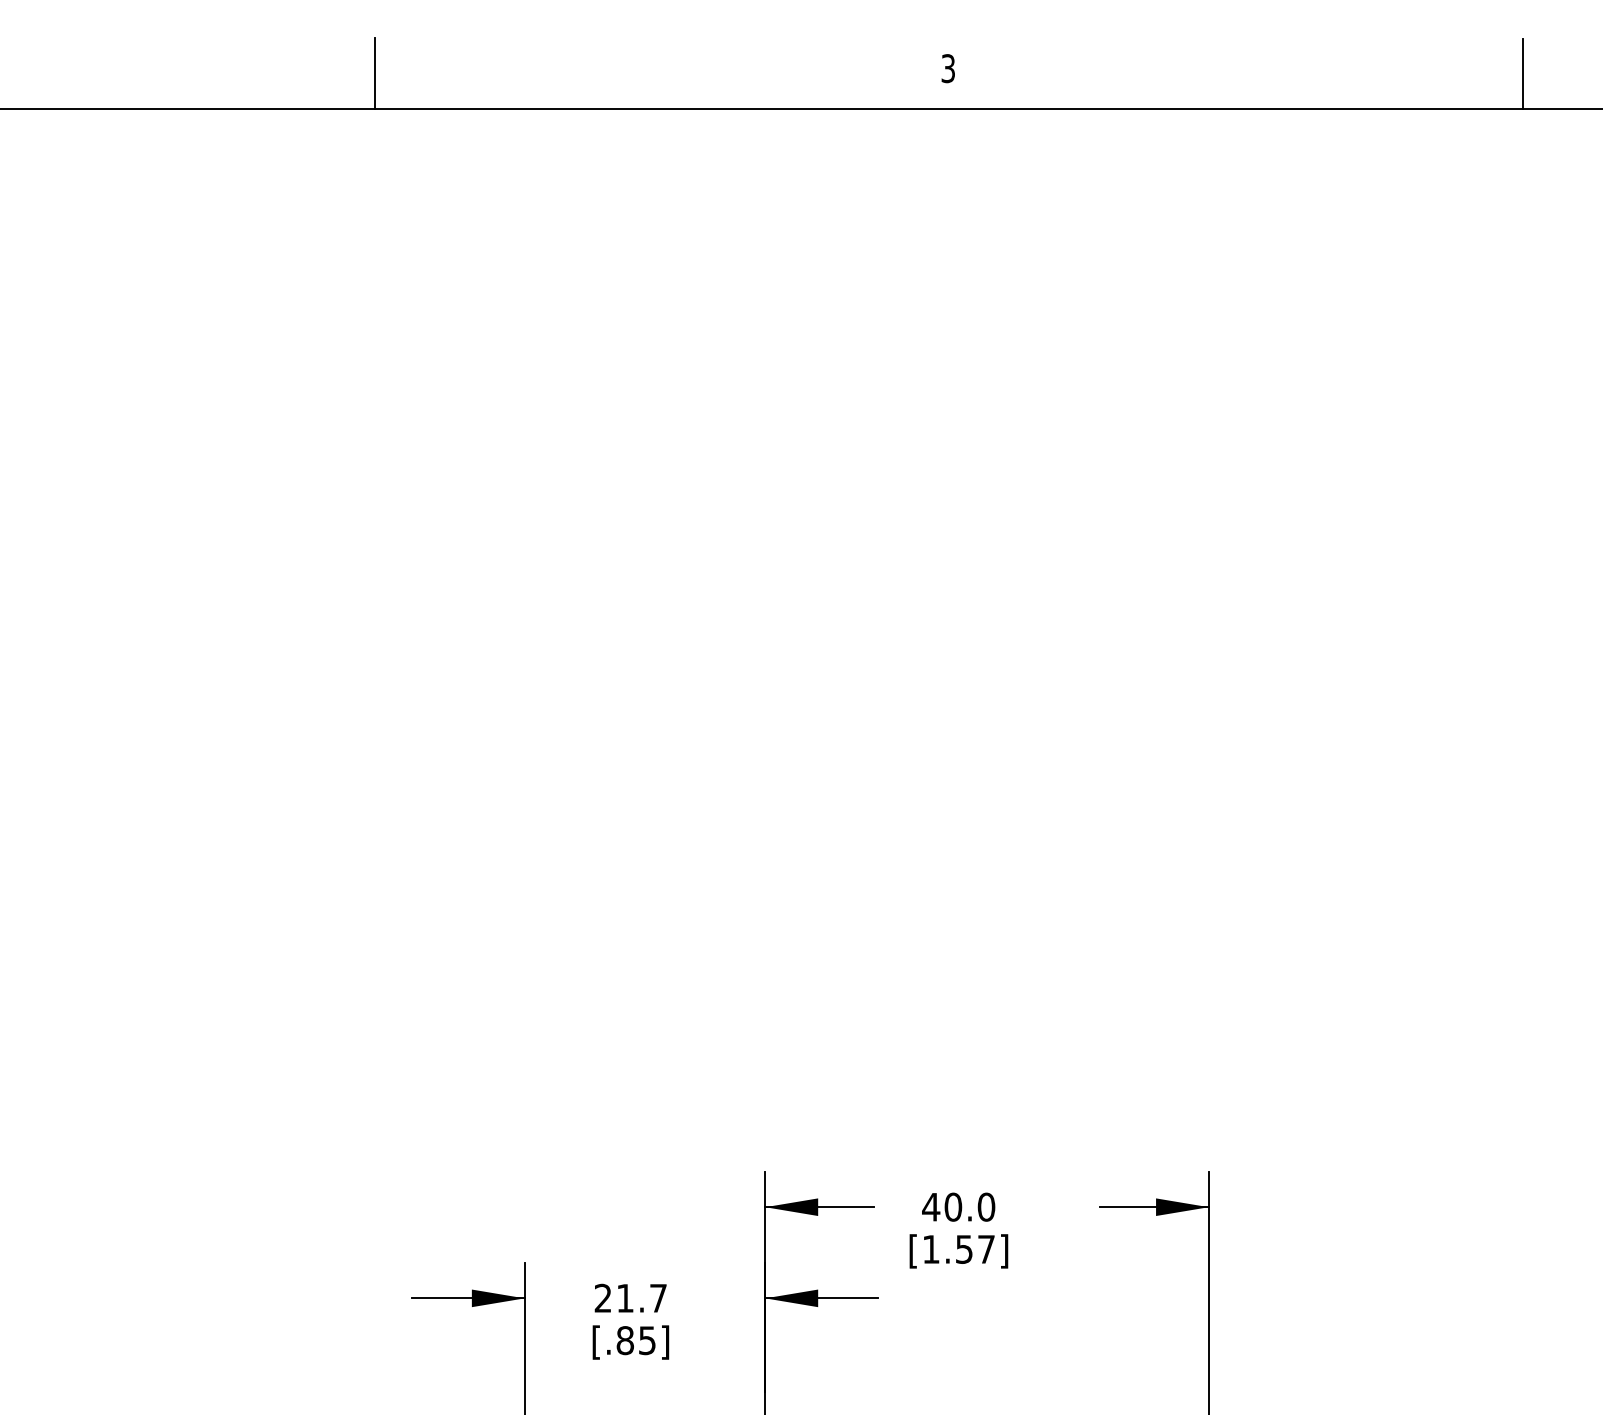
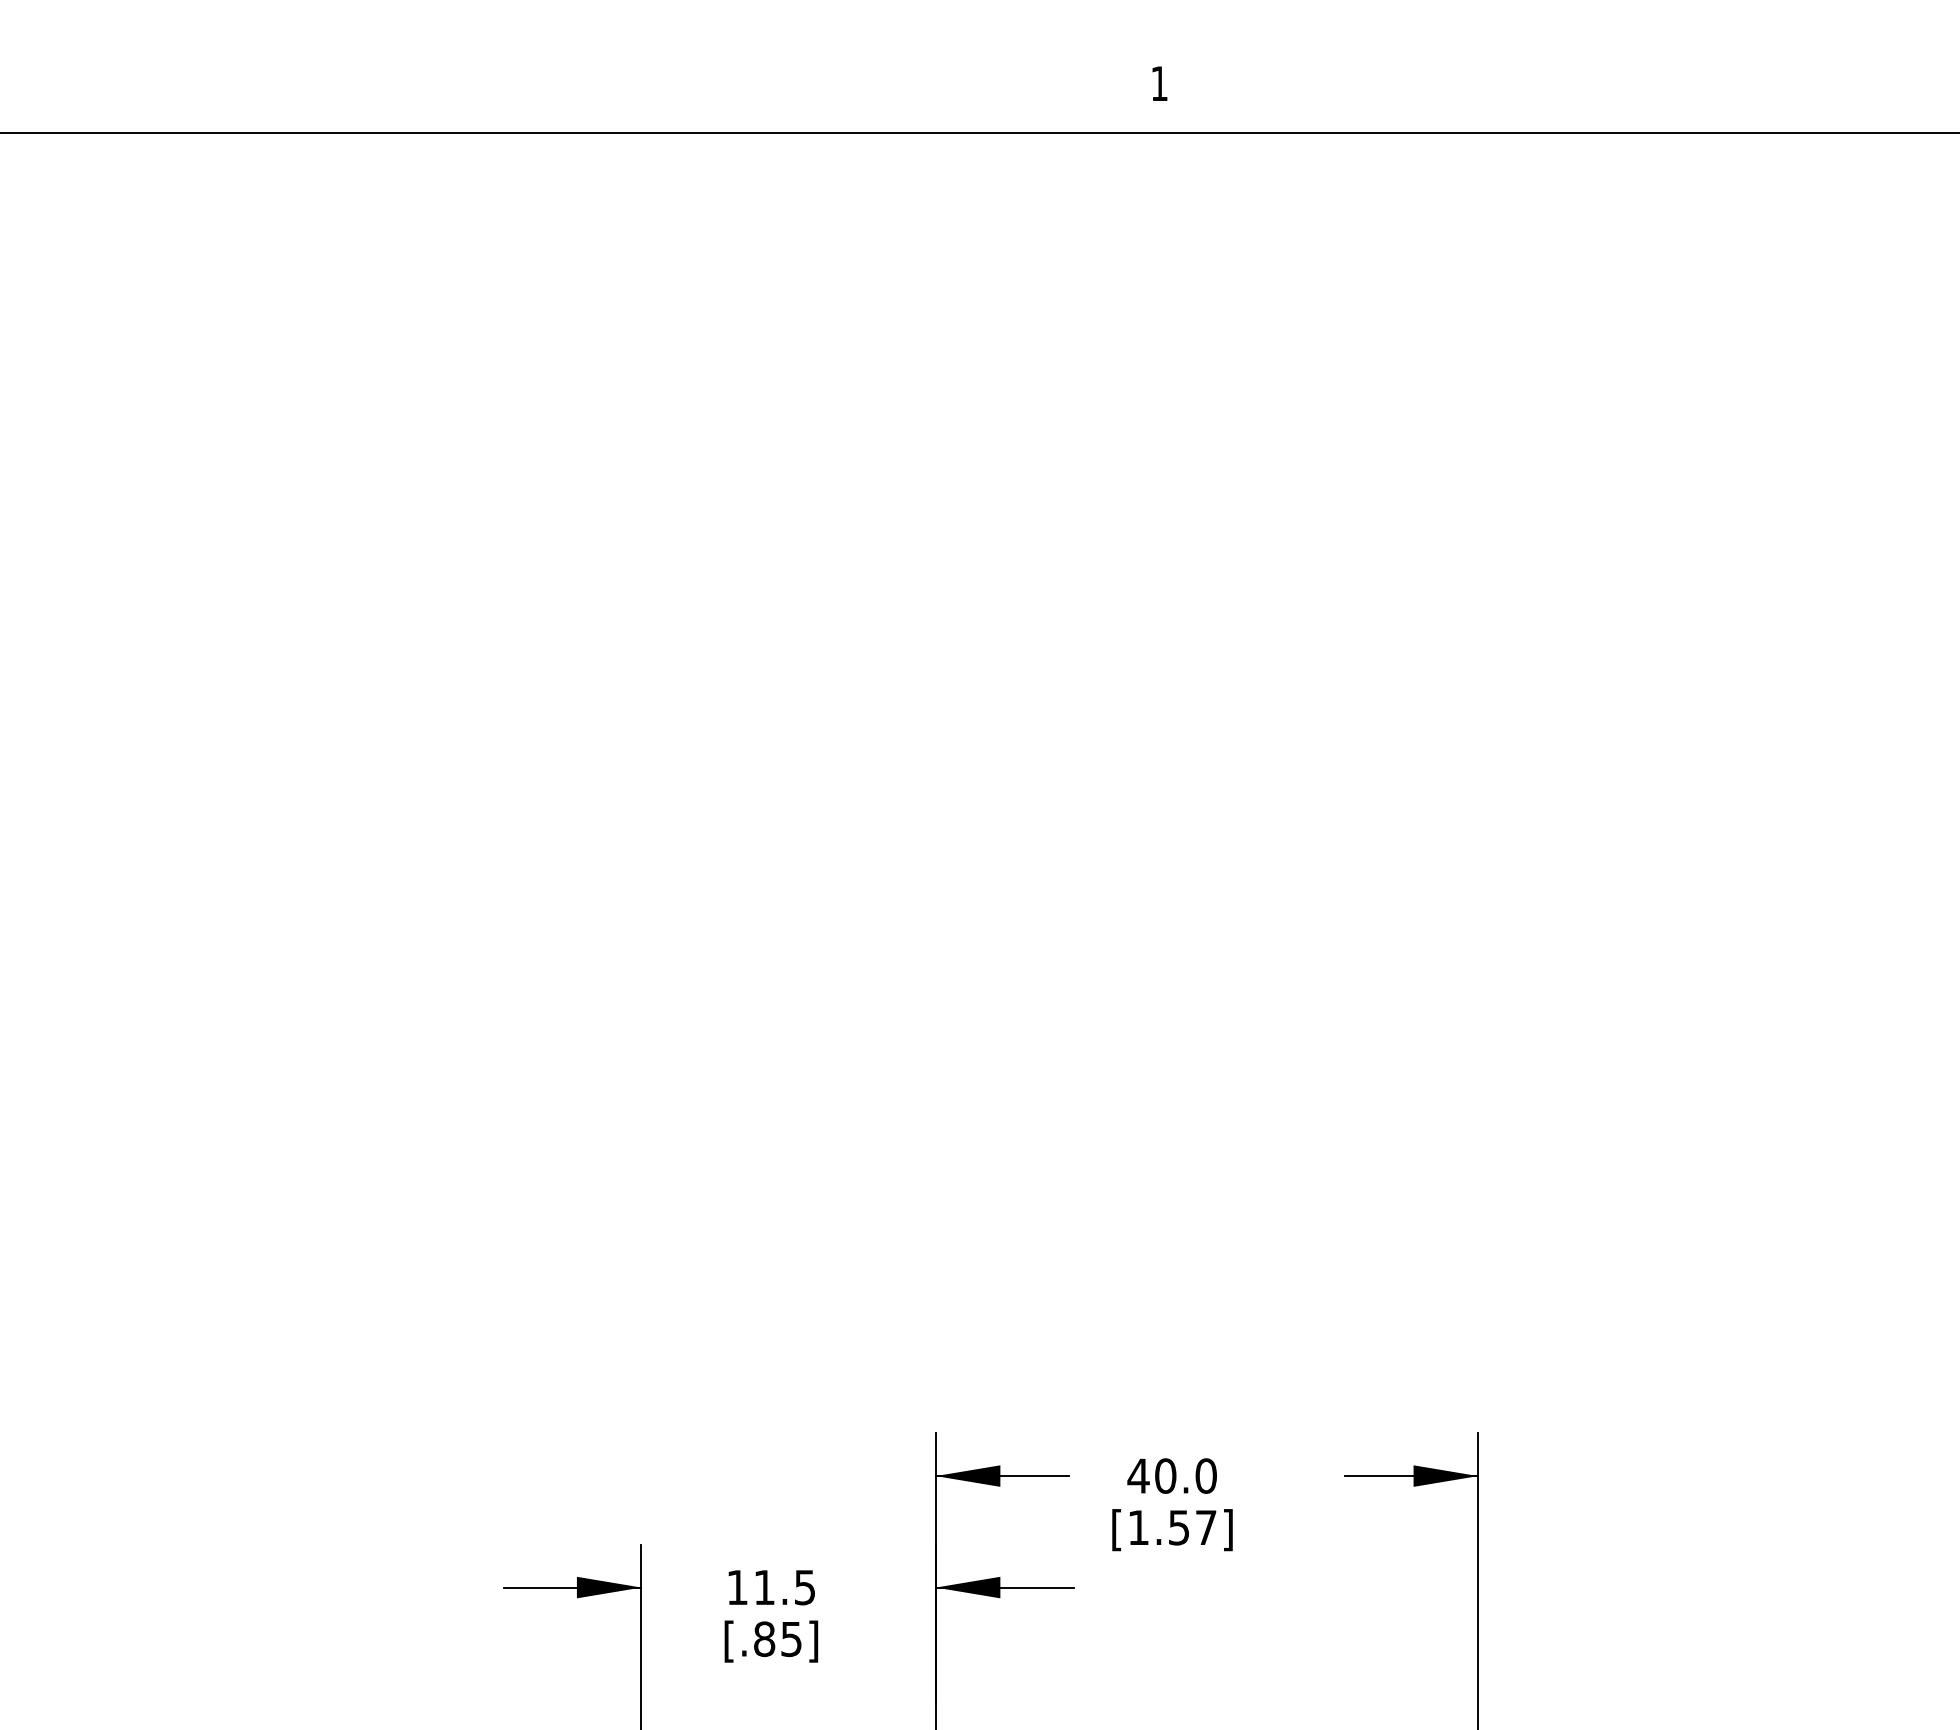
text: (947, 68) -> (1158, 83), 3 -> 1
line: (374, 73) -> (457, 89), removed
line: (1522, 73) -> (1861, 89), removed
text: (630, 1297) -> (770, 1586), 21.7 -> 11.5

